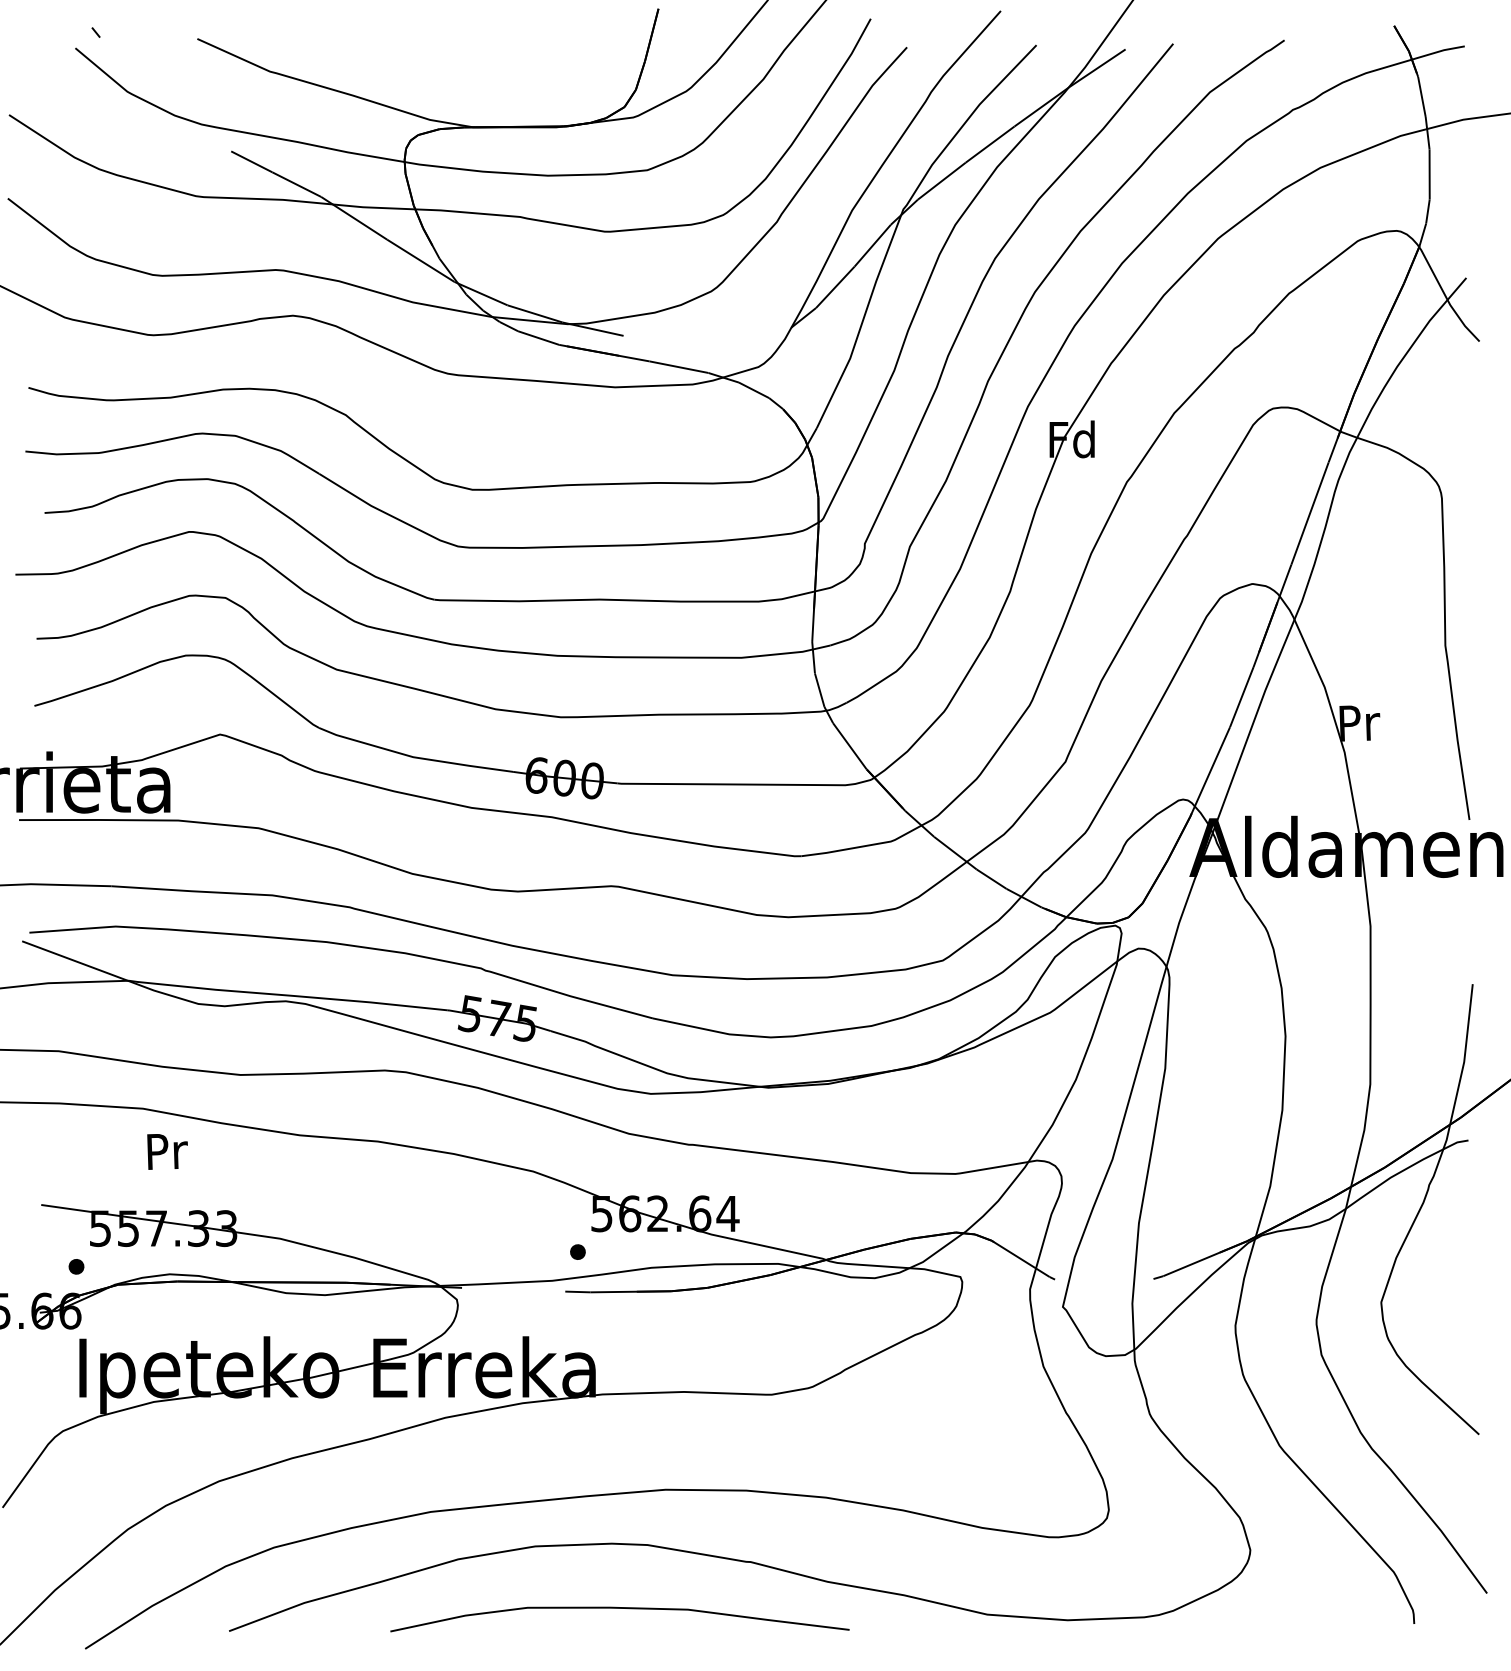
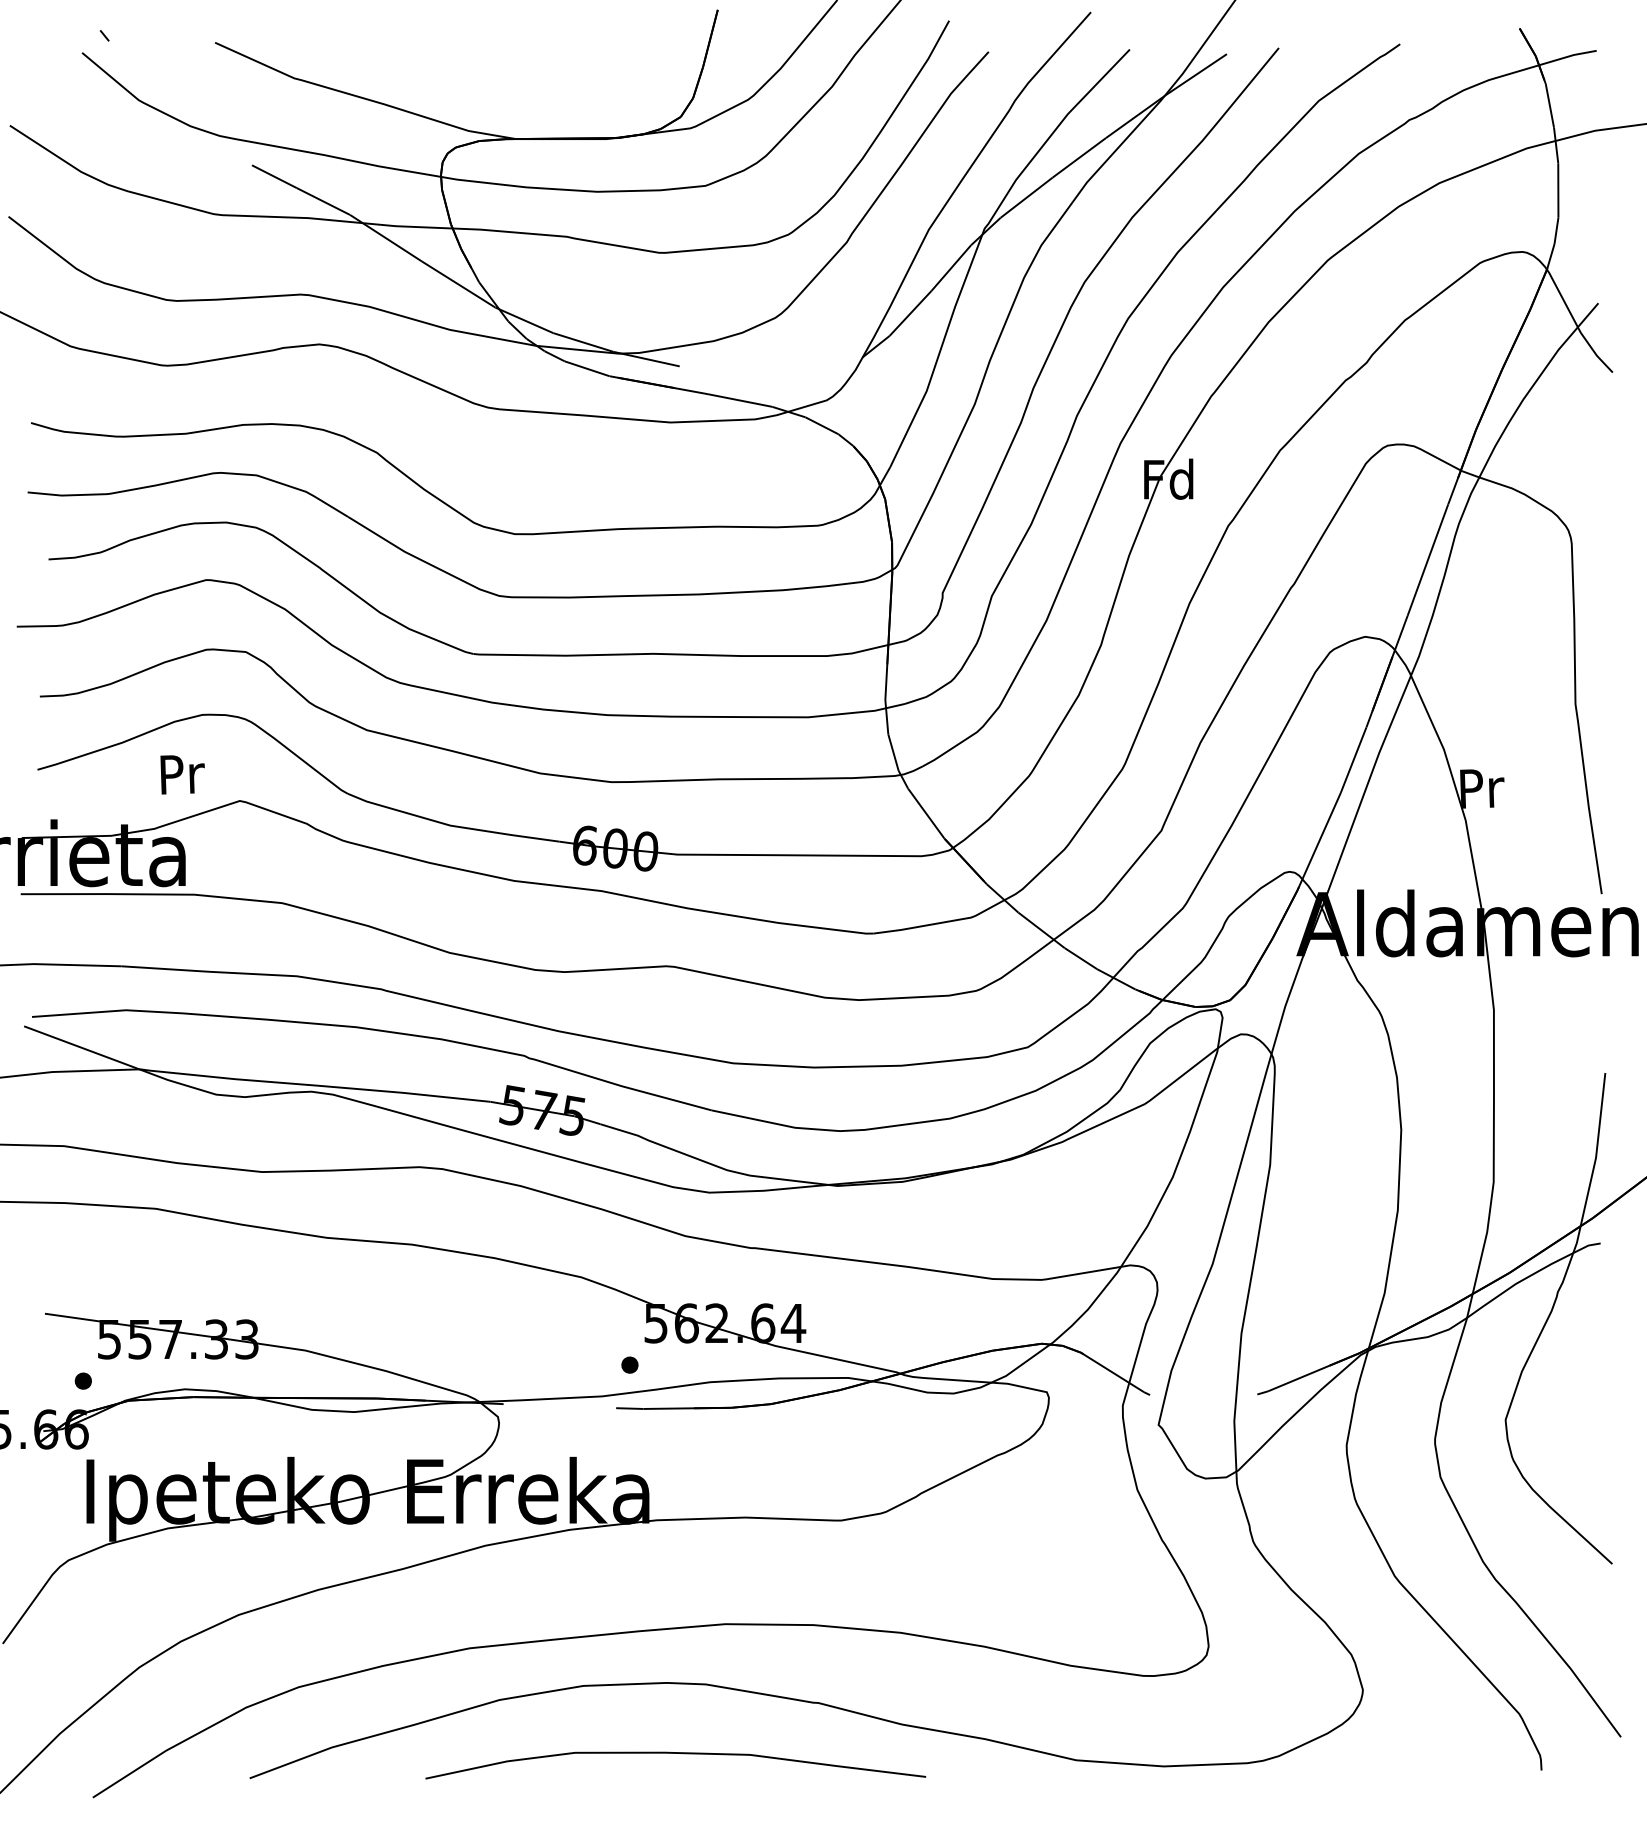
text: (167, 1151) -> (182, 774), moved

